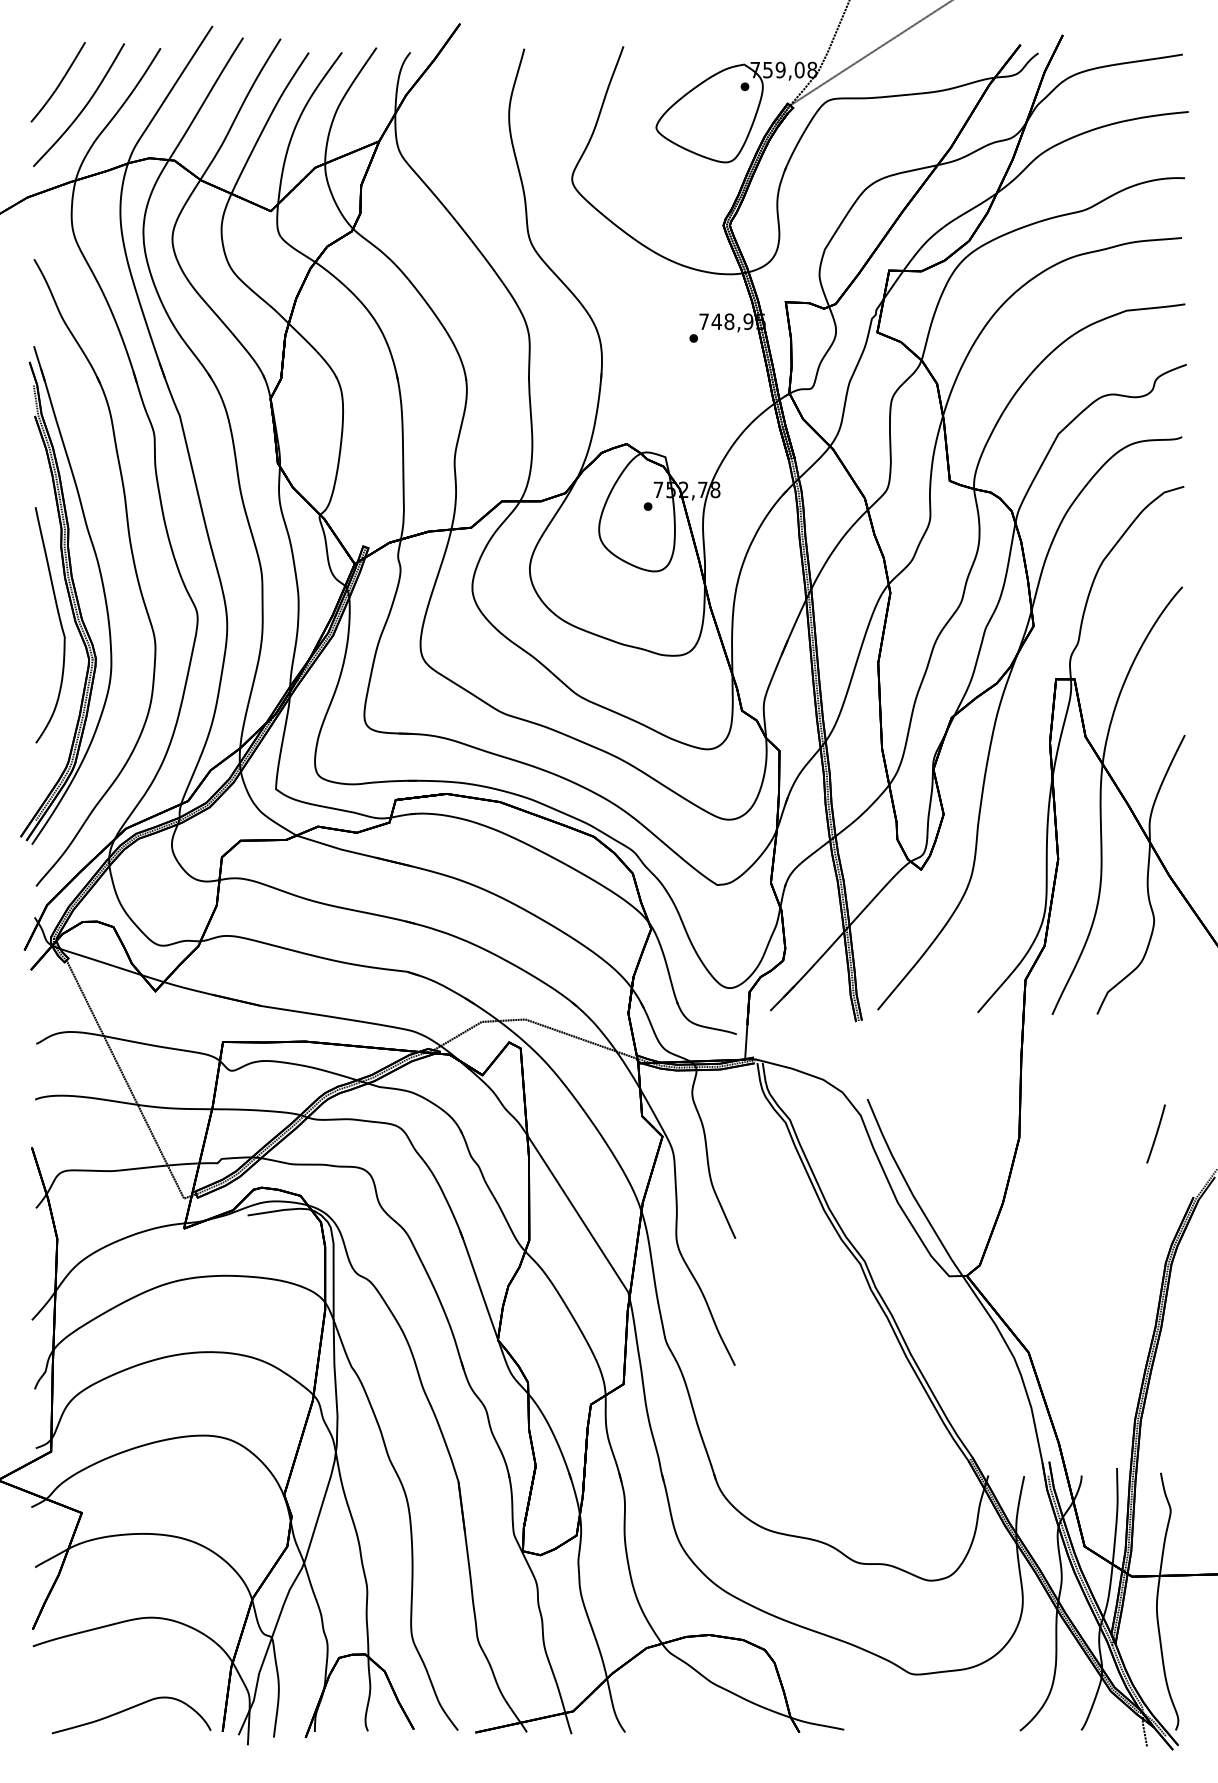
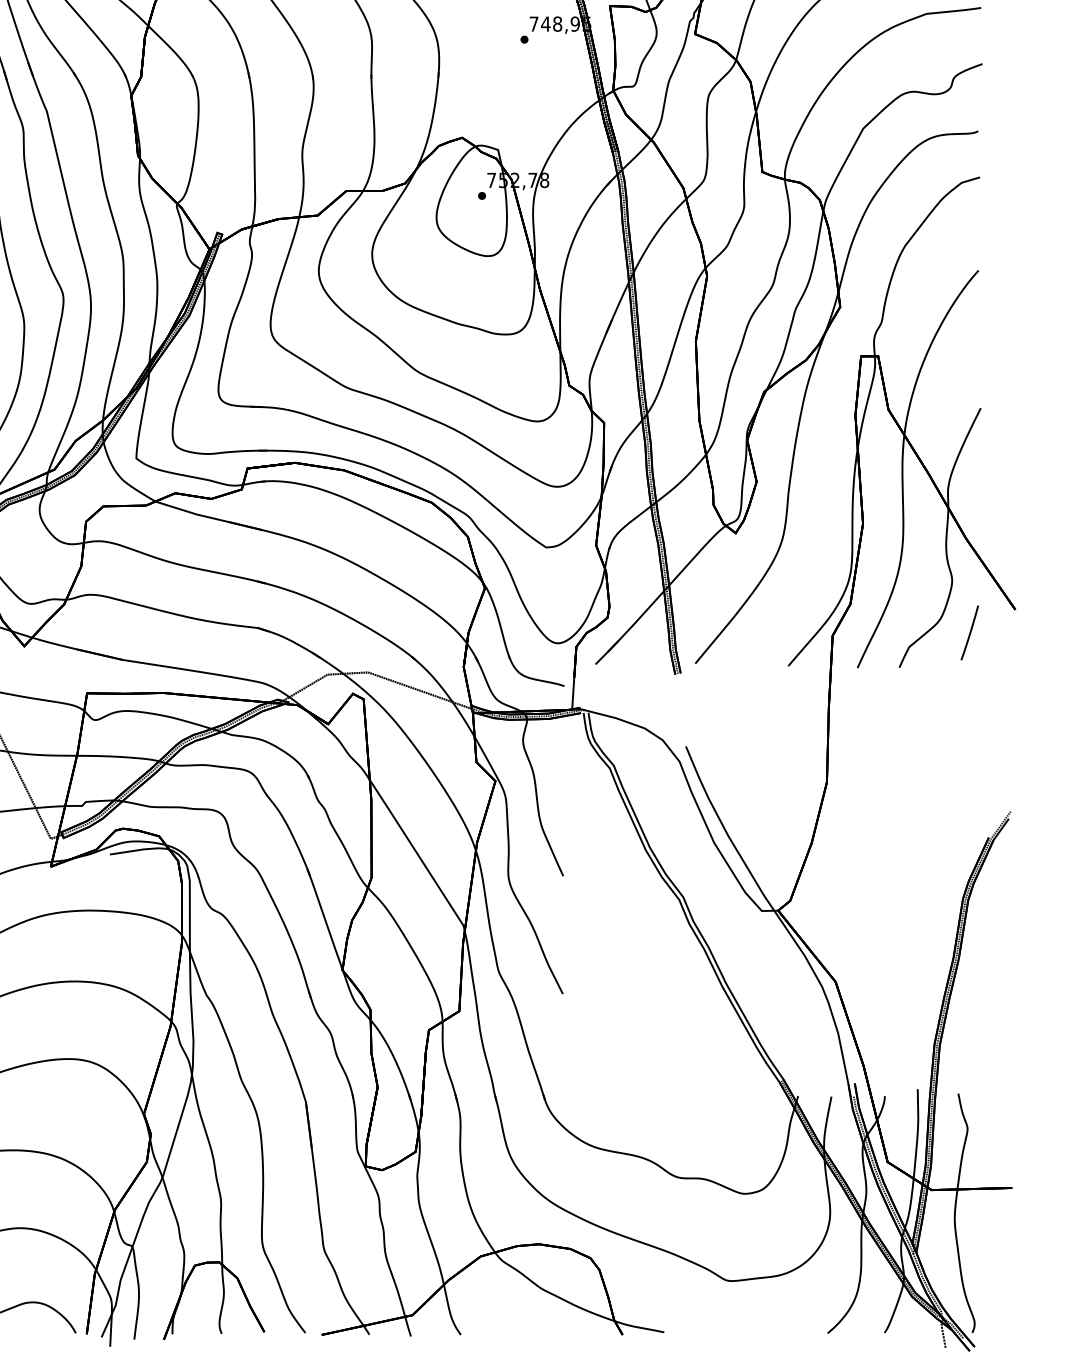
line: (1155, 1133) -> (969, 632), moved

